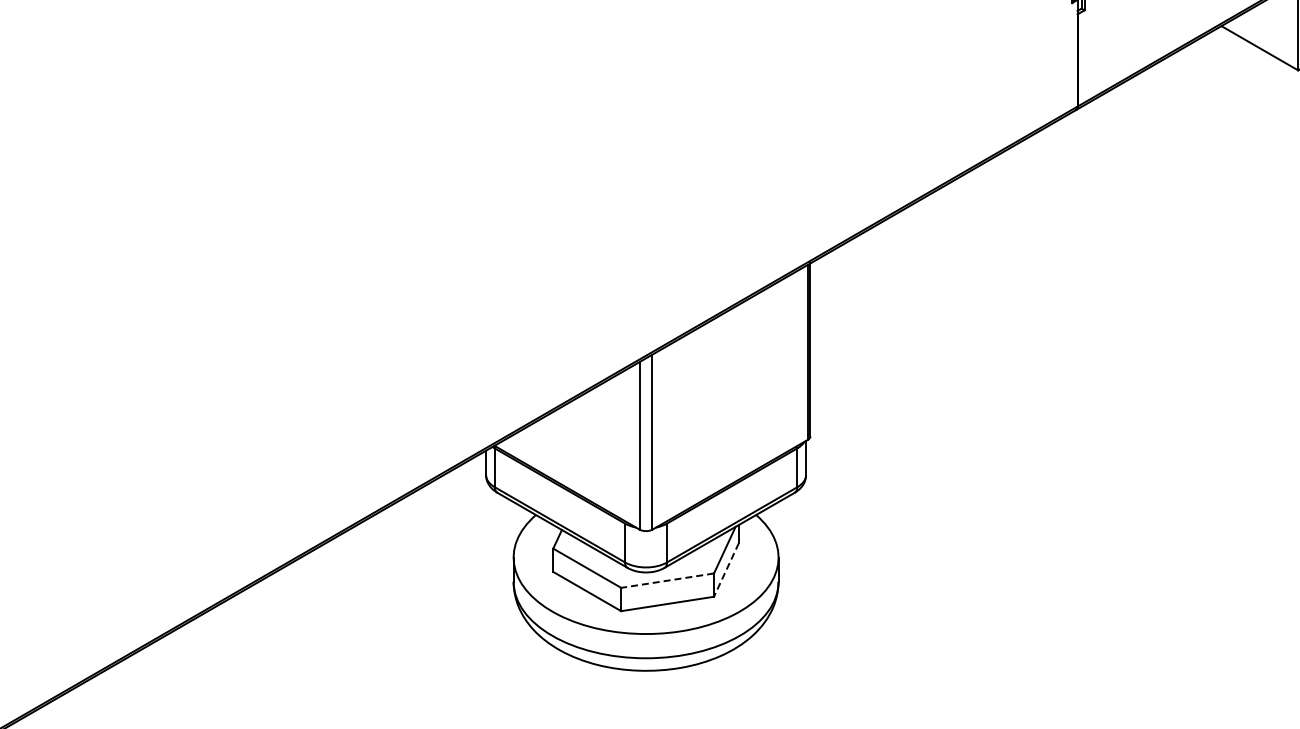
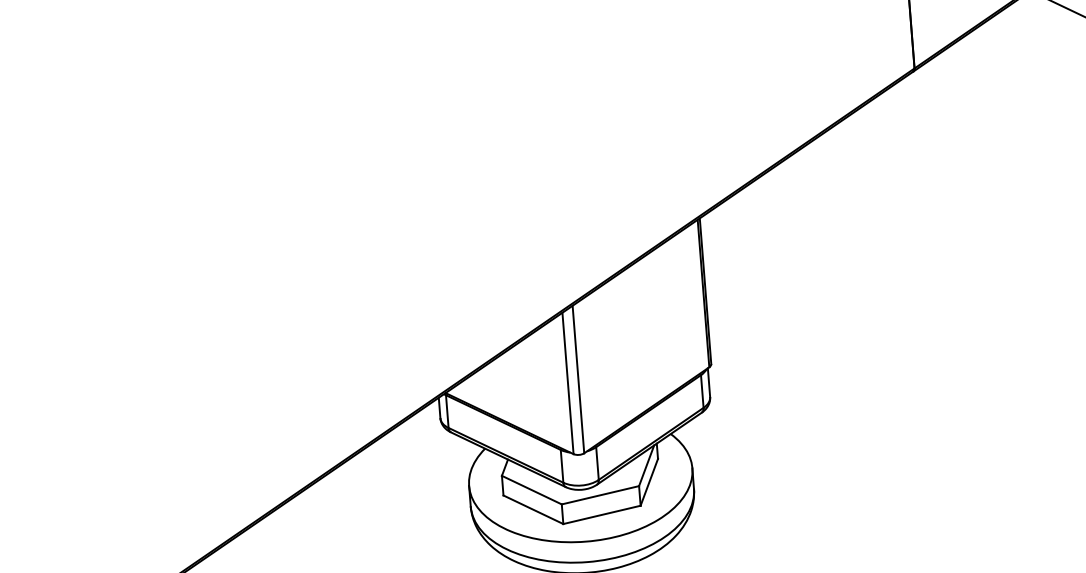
line: (726, 569) -> (649, 481), dashed -> solid
line: (667, 580) -> (600, 495), dashed -> solid

